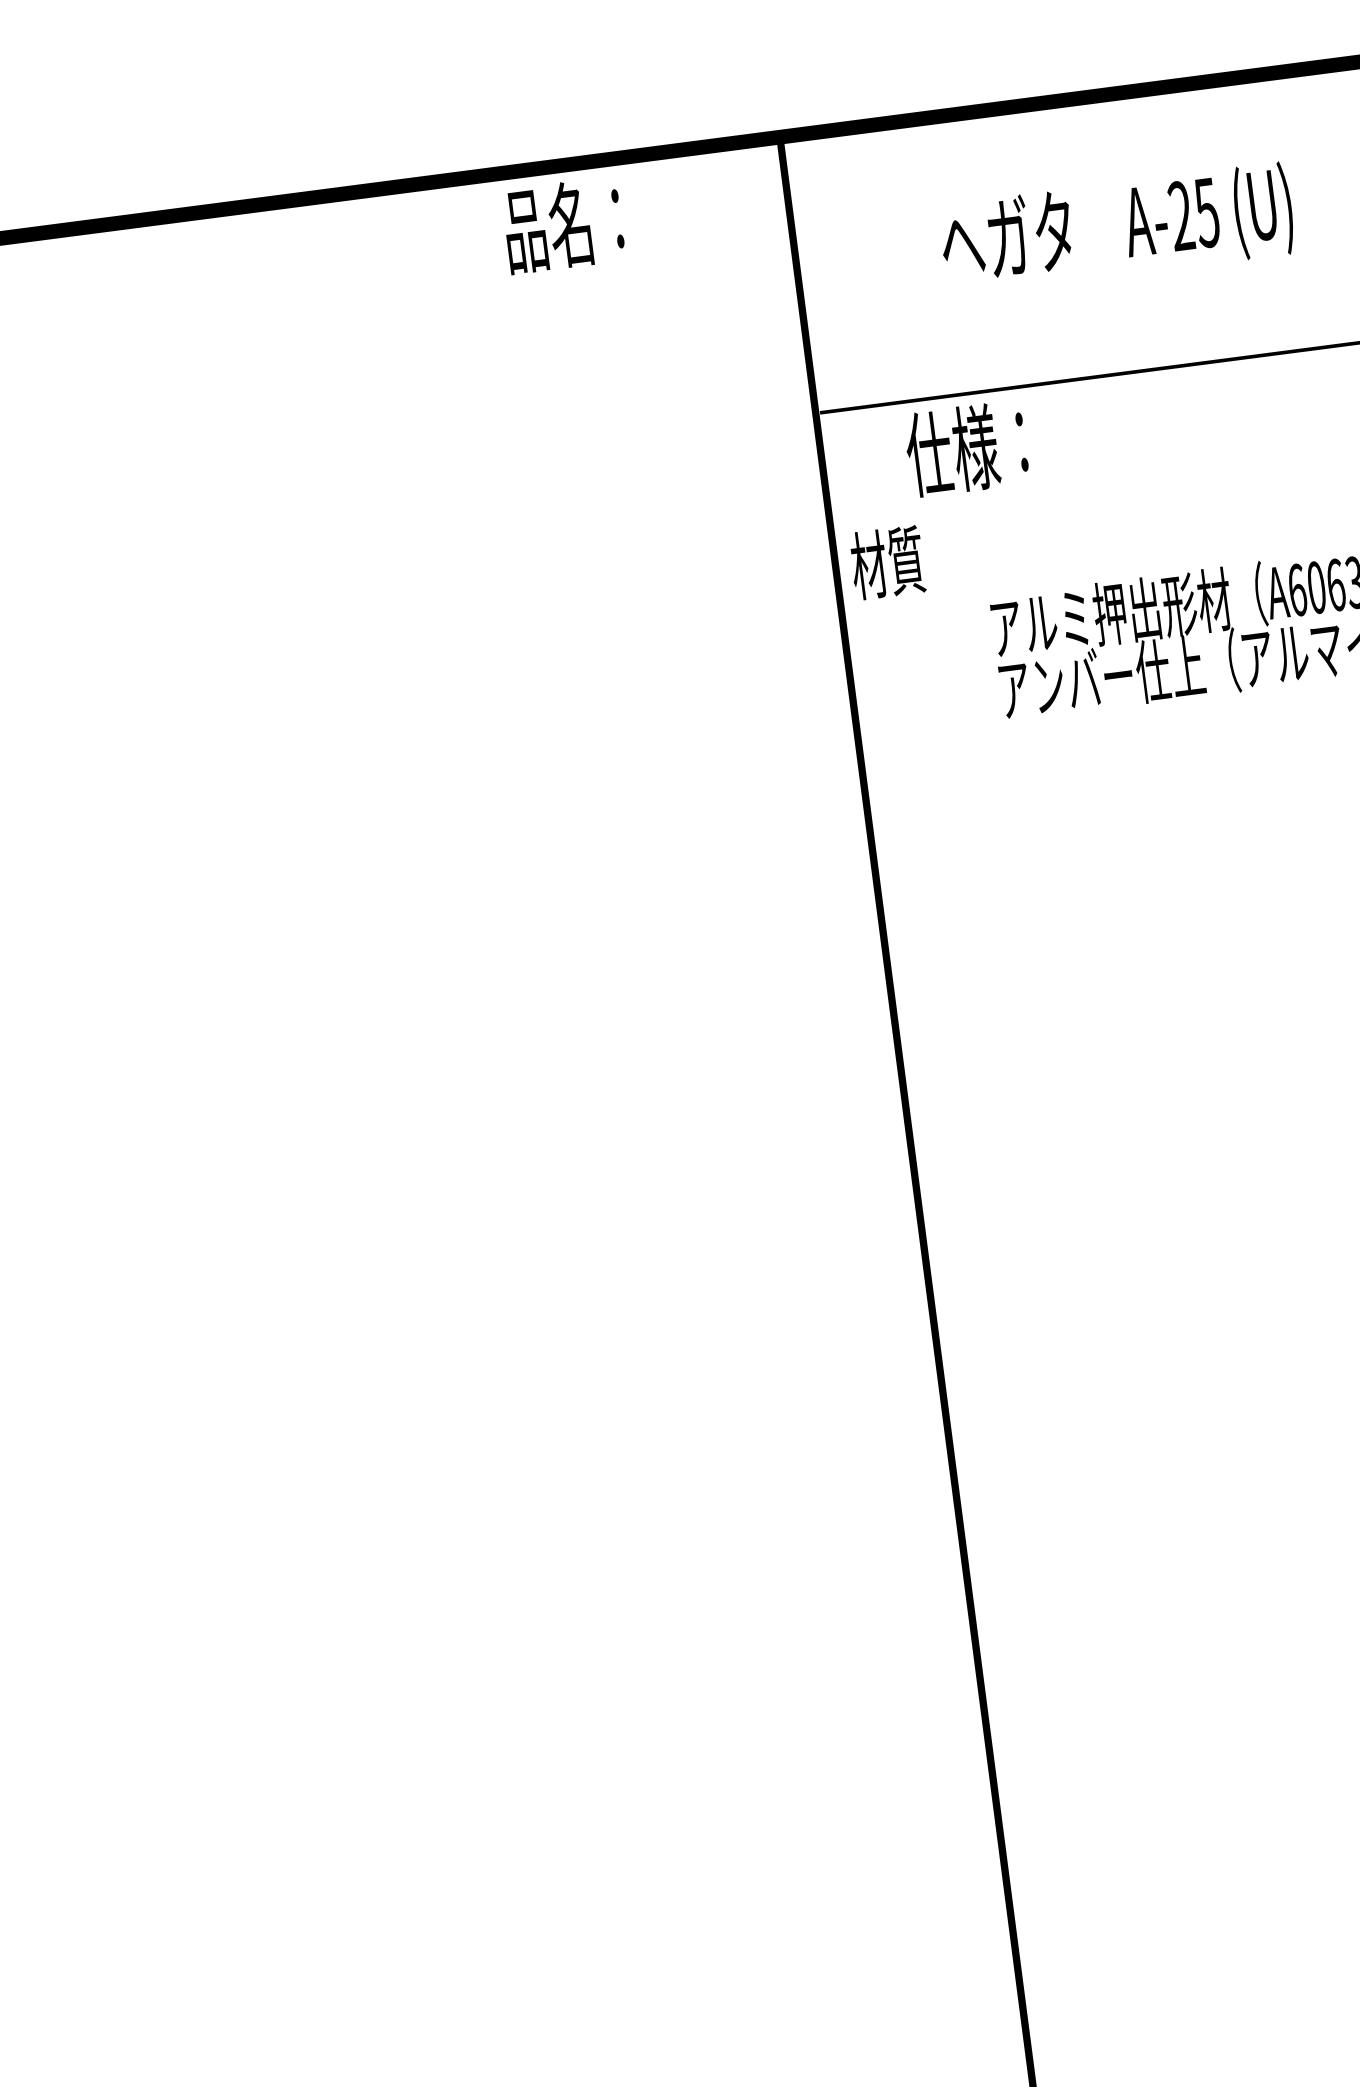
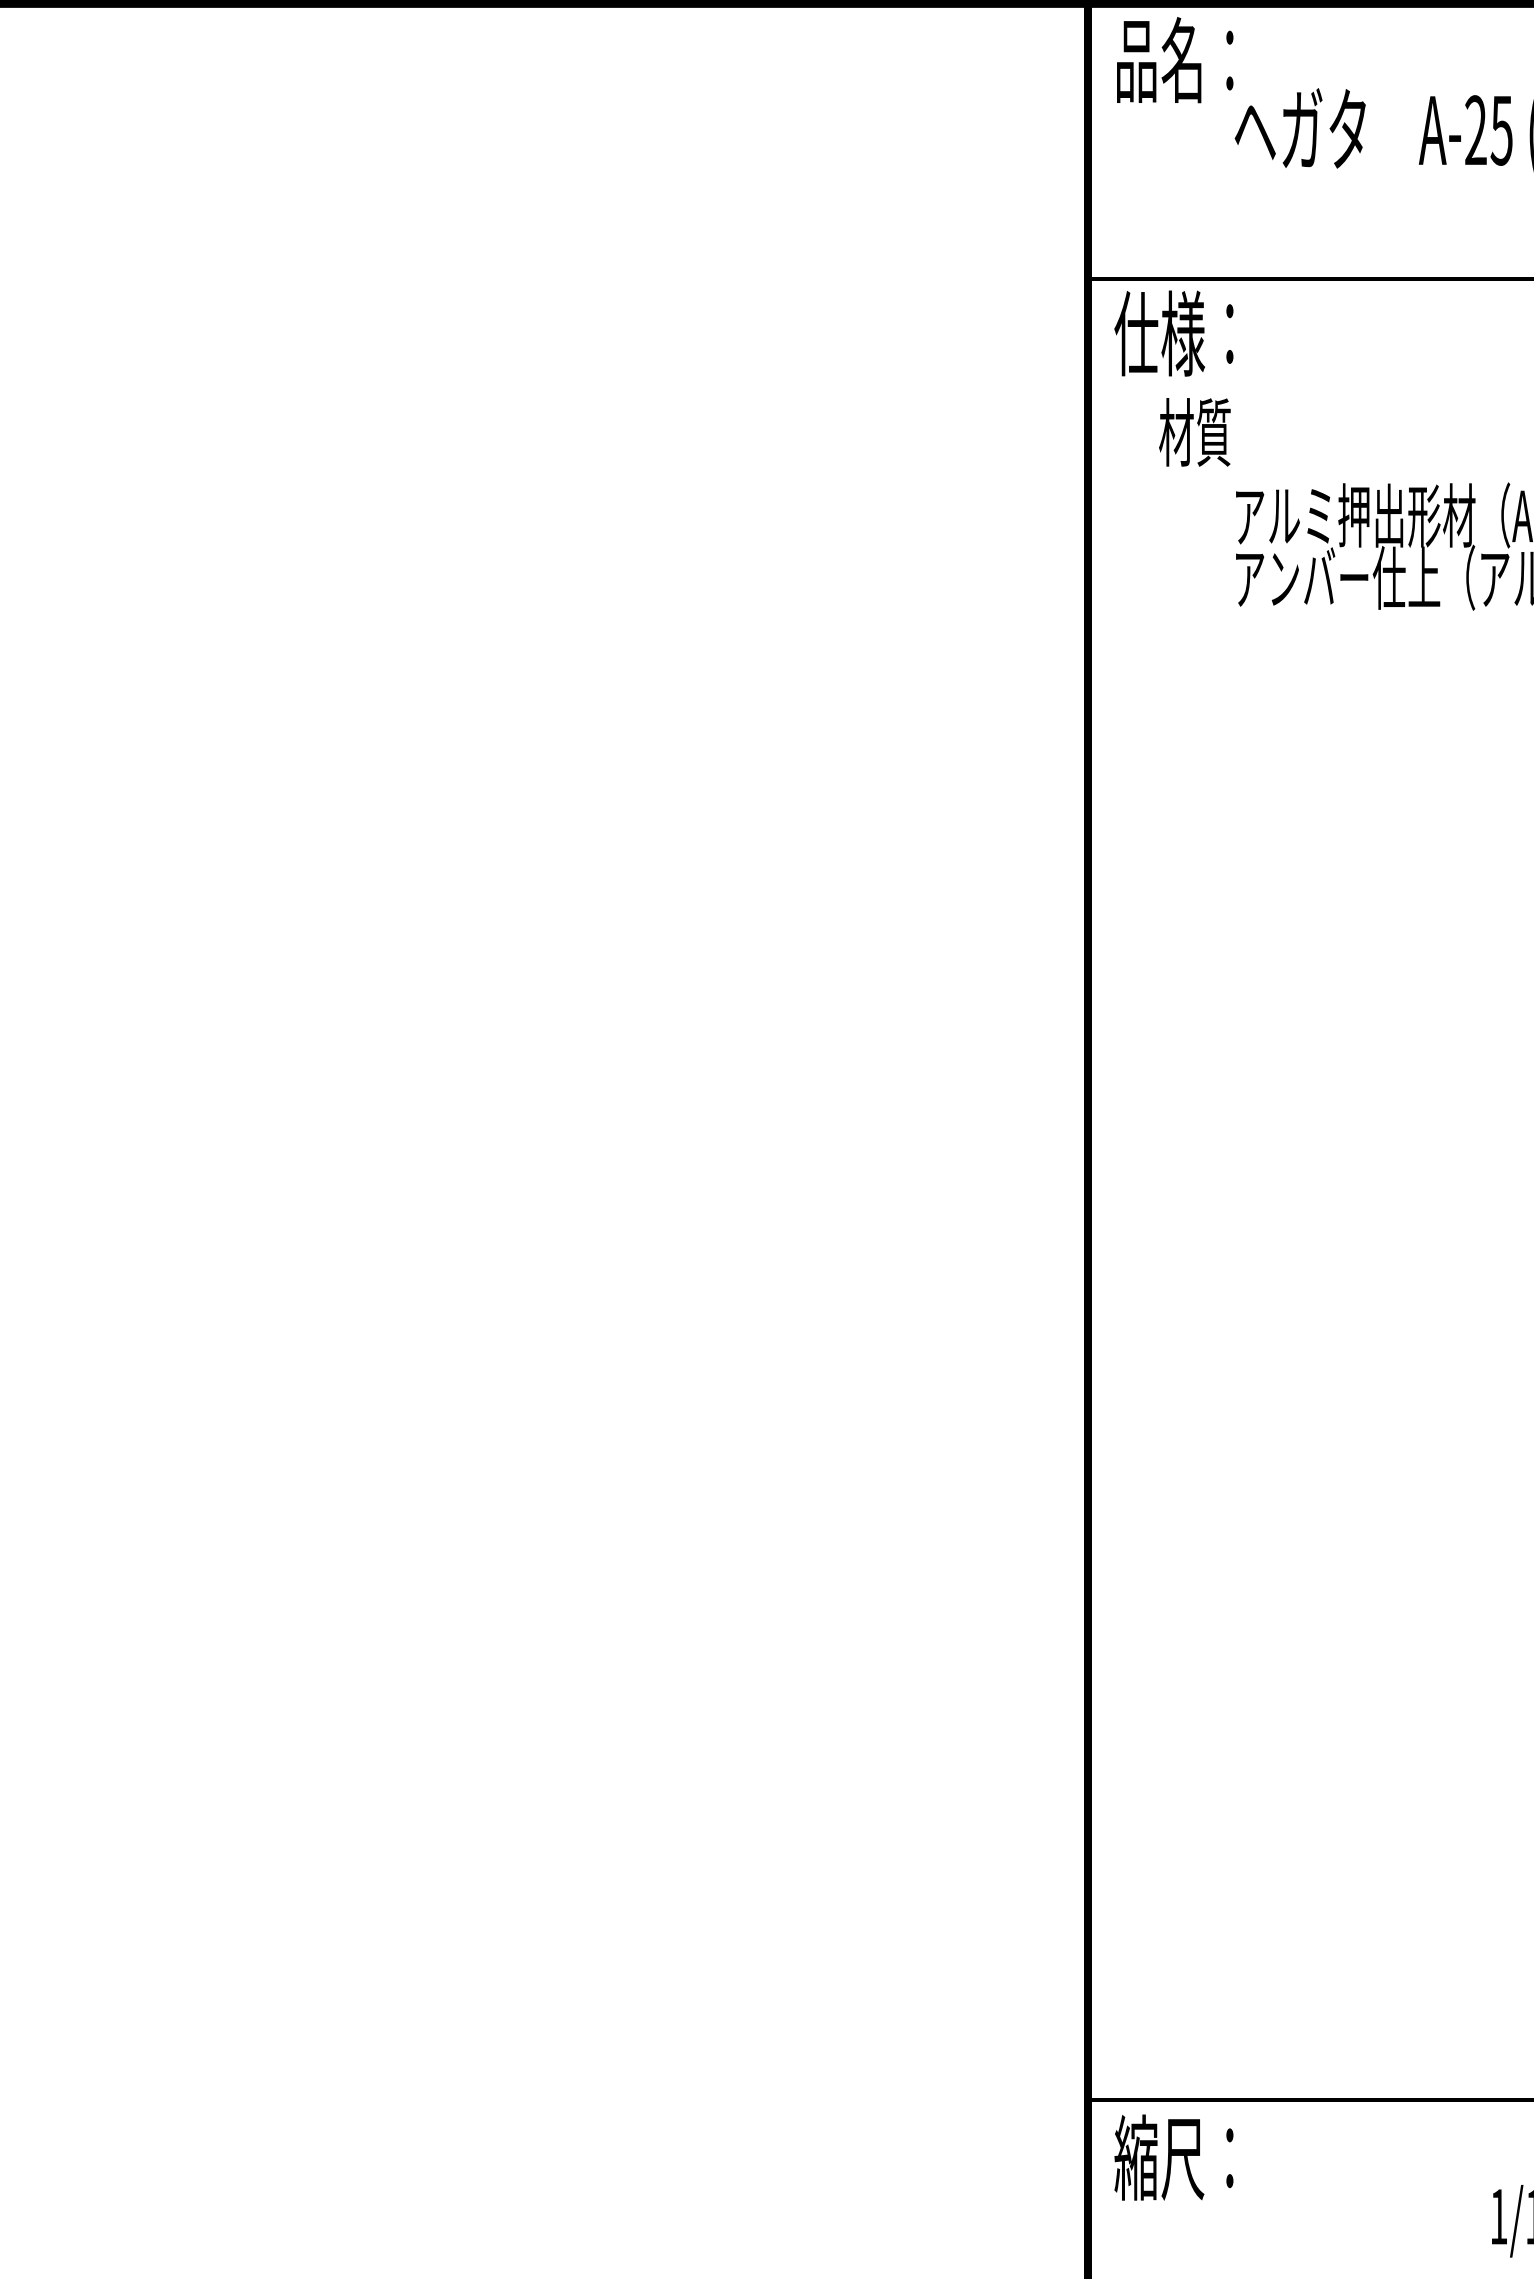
text: (563, 225) -> (1175, 60), moved
text: (966, 448) -> (1173, 333), moved
text: (887, 562) -> (1194, 432), moved

